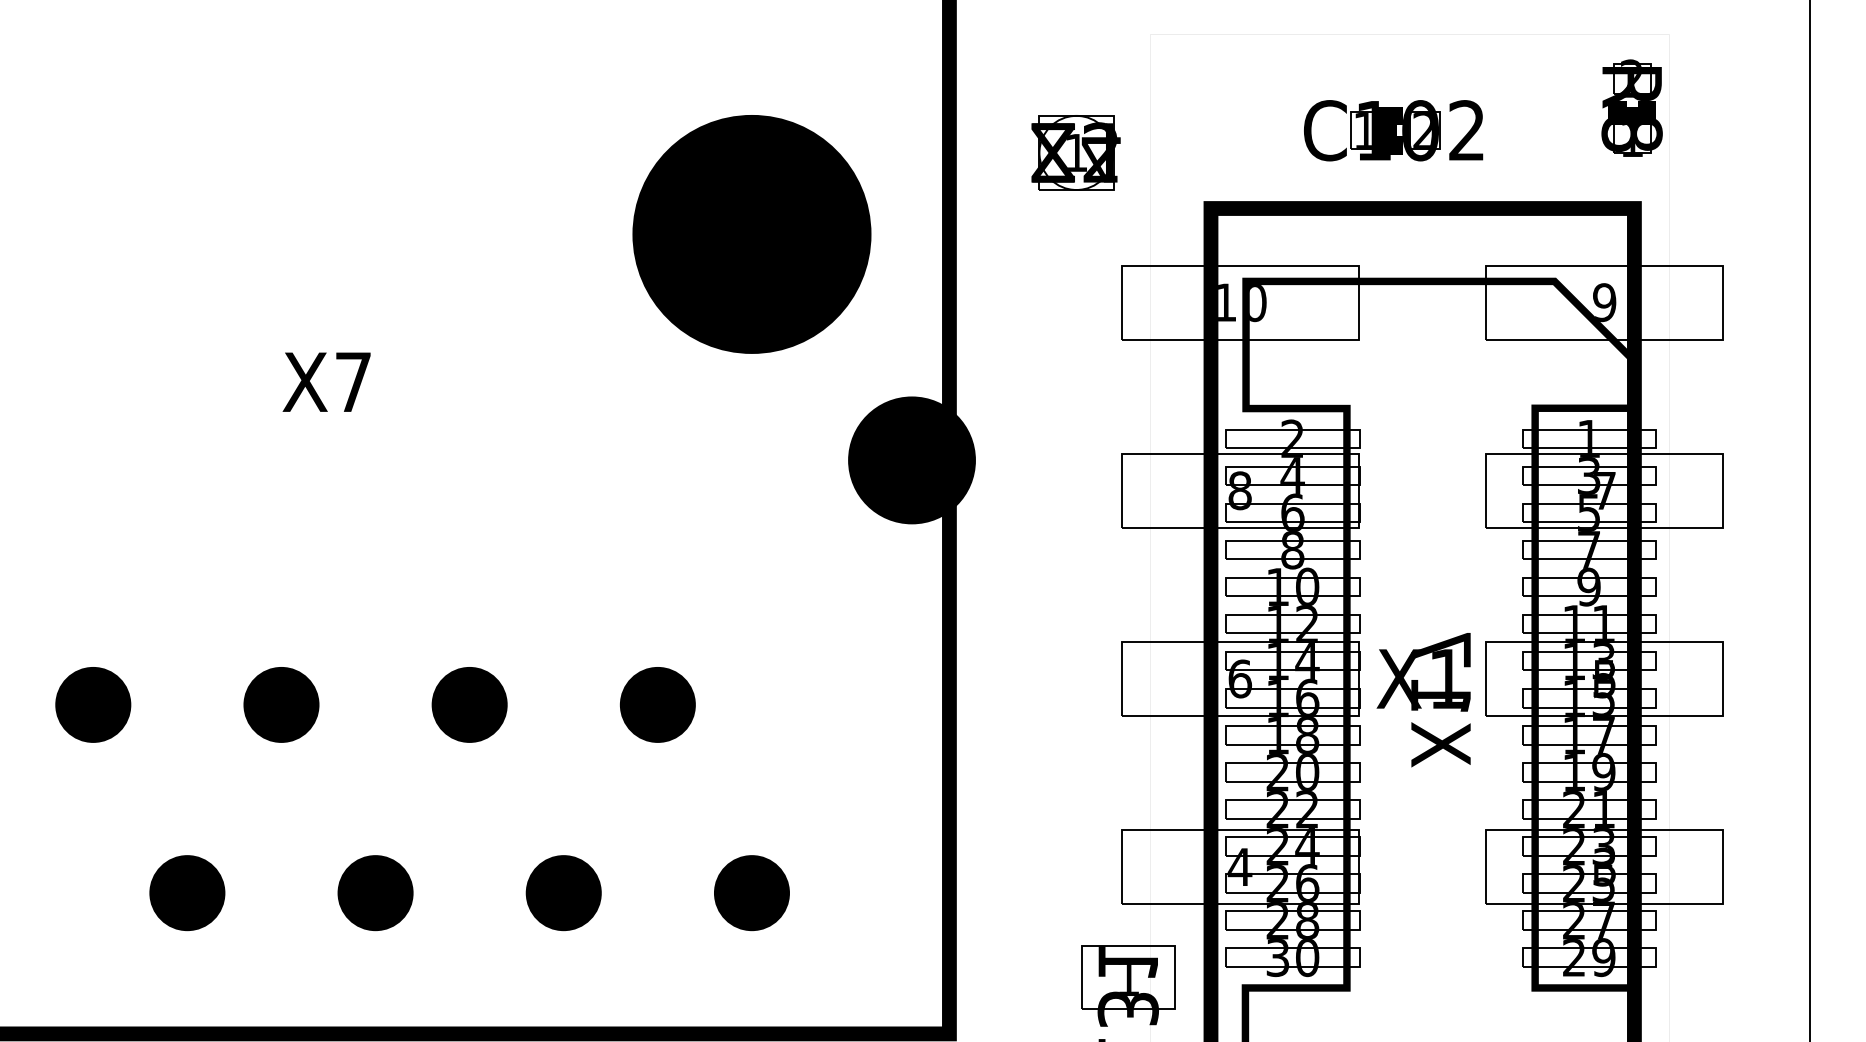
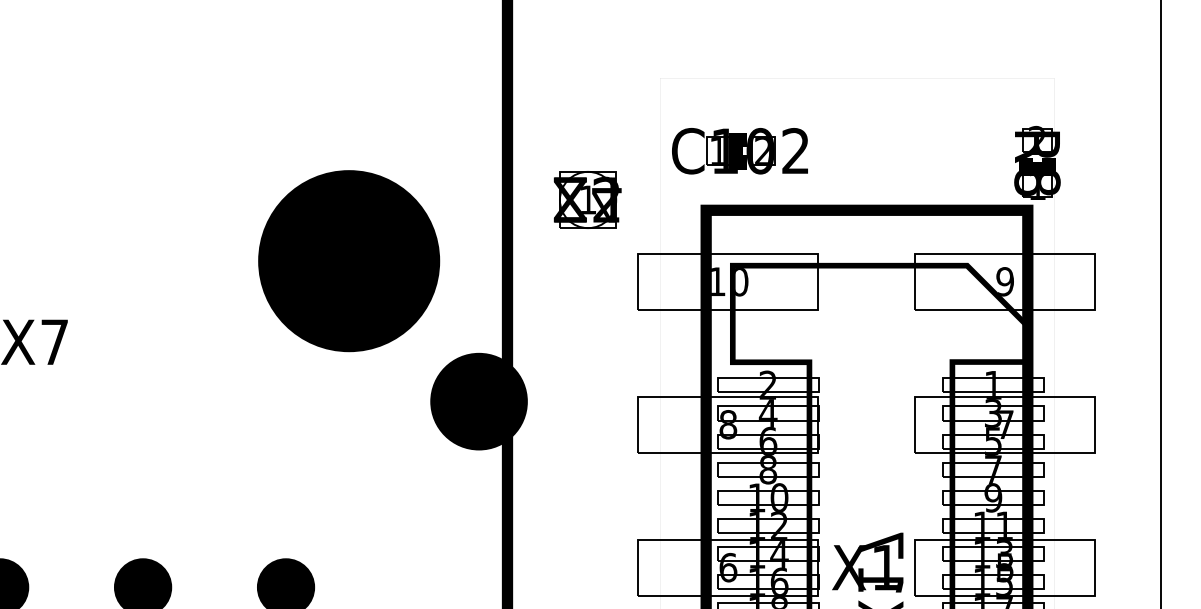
part: (1631, 107) -> (1036, 162), moved
part: (1393, 130) -> (739, 151), moved
part: (1075, 152) -> (587, 199), moved
part: (751, 234) -> (348, 261), moved

